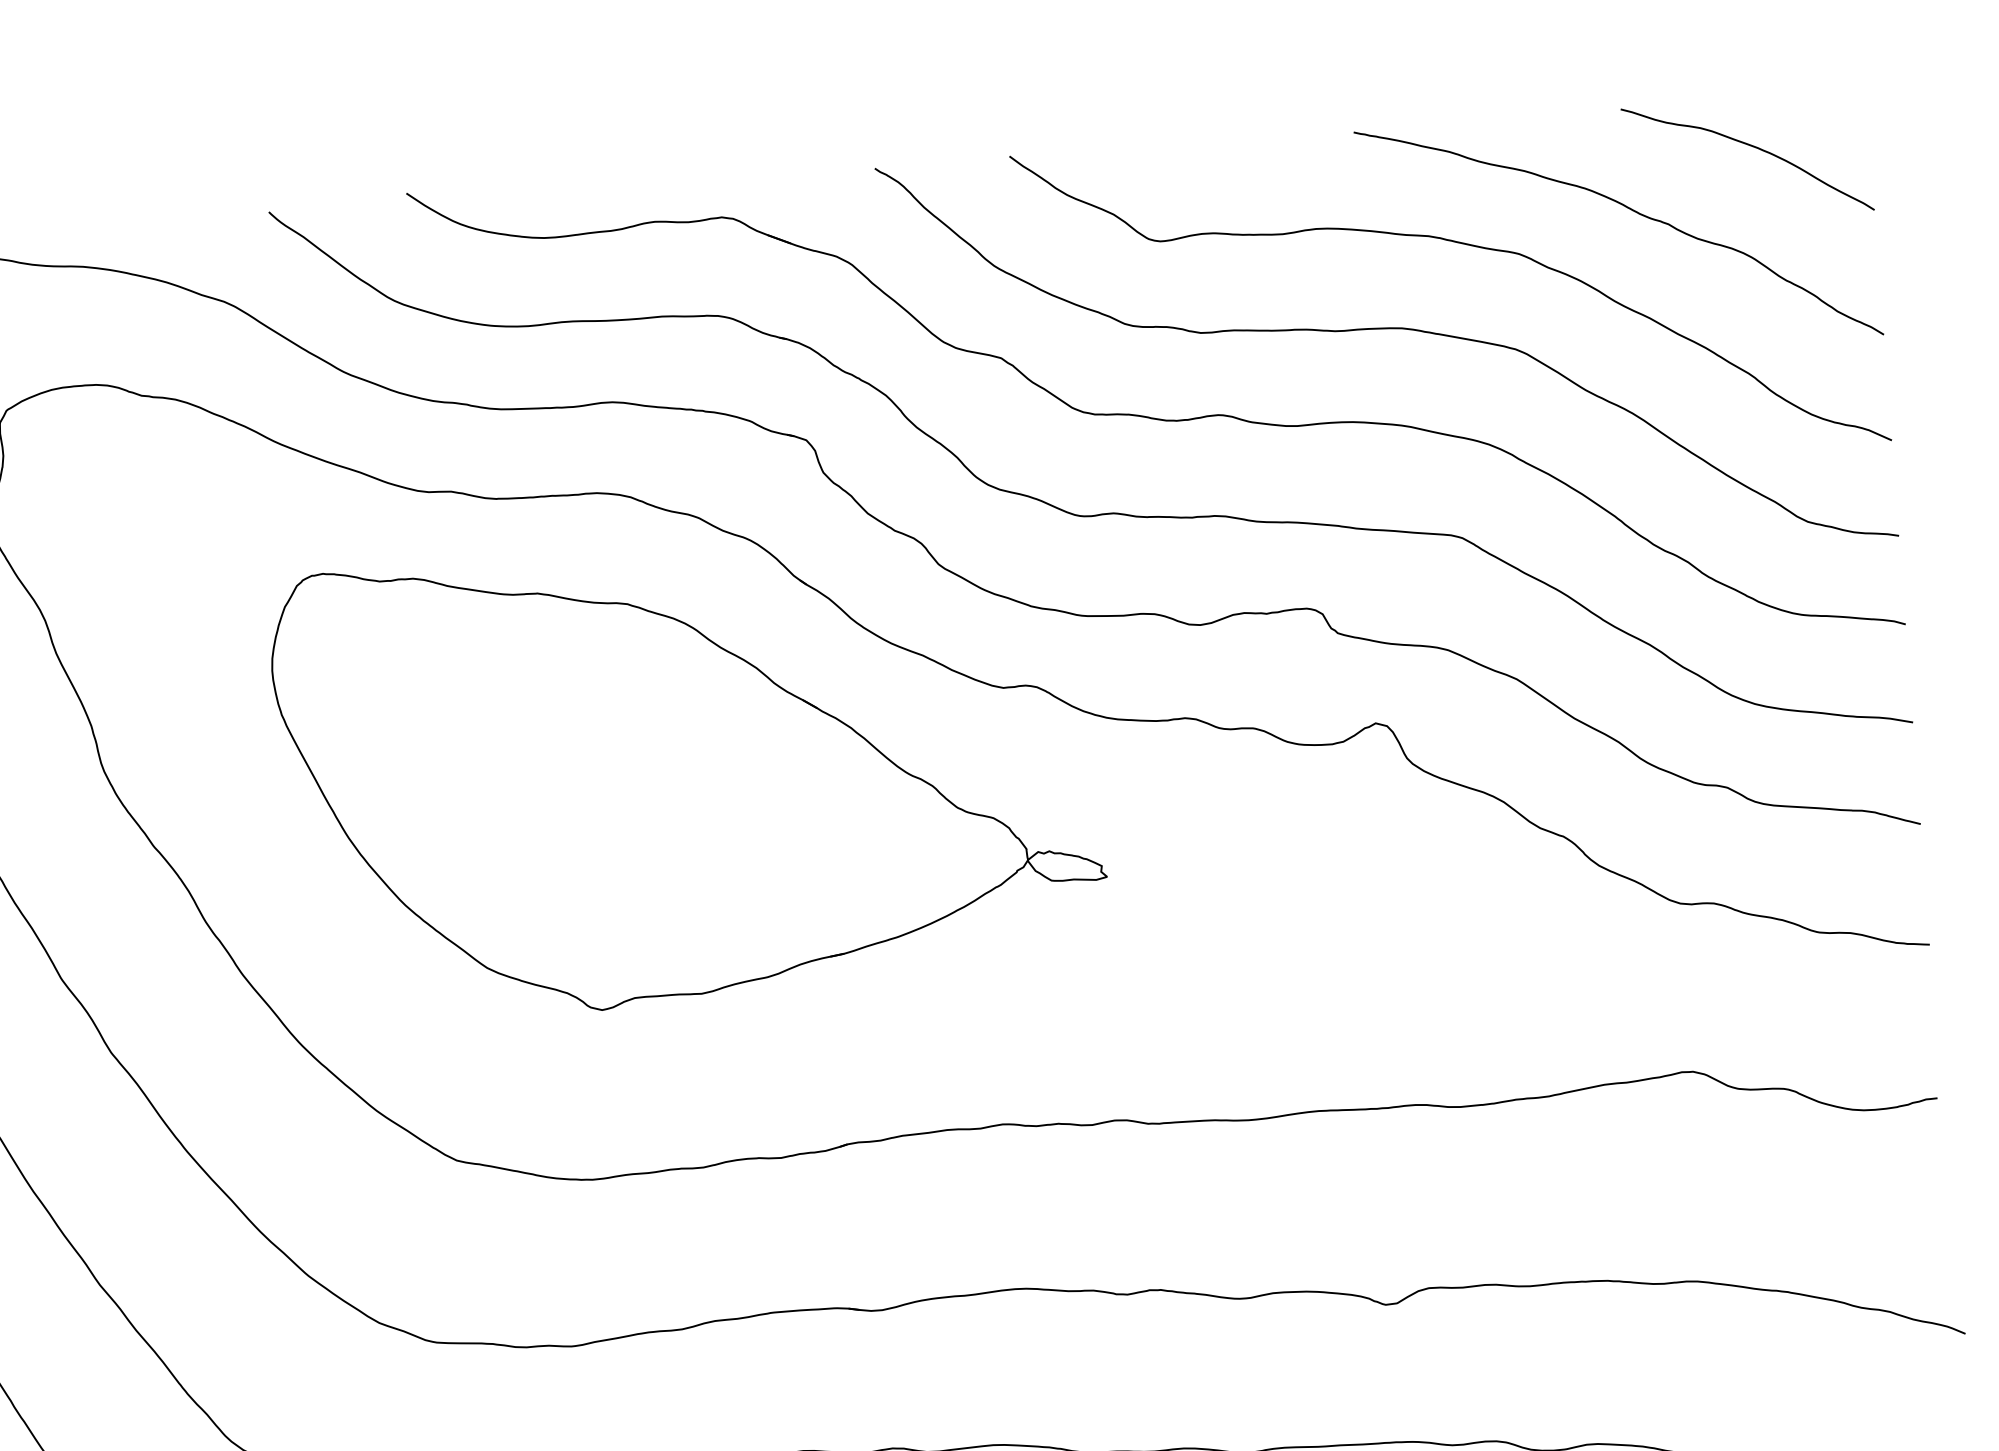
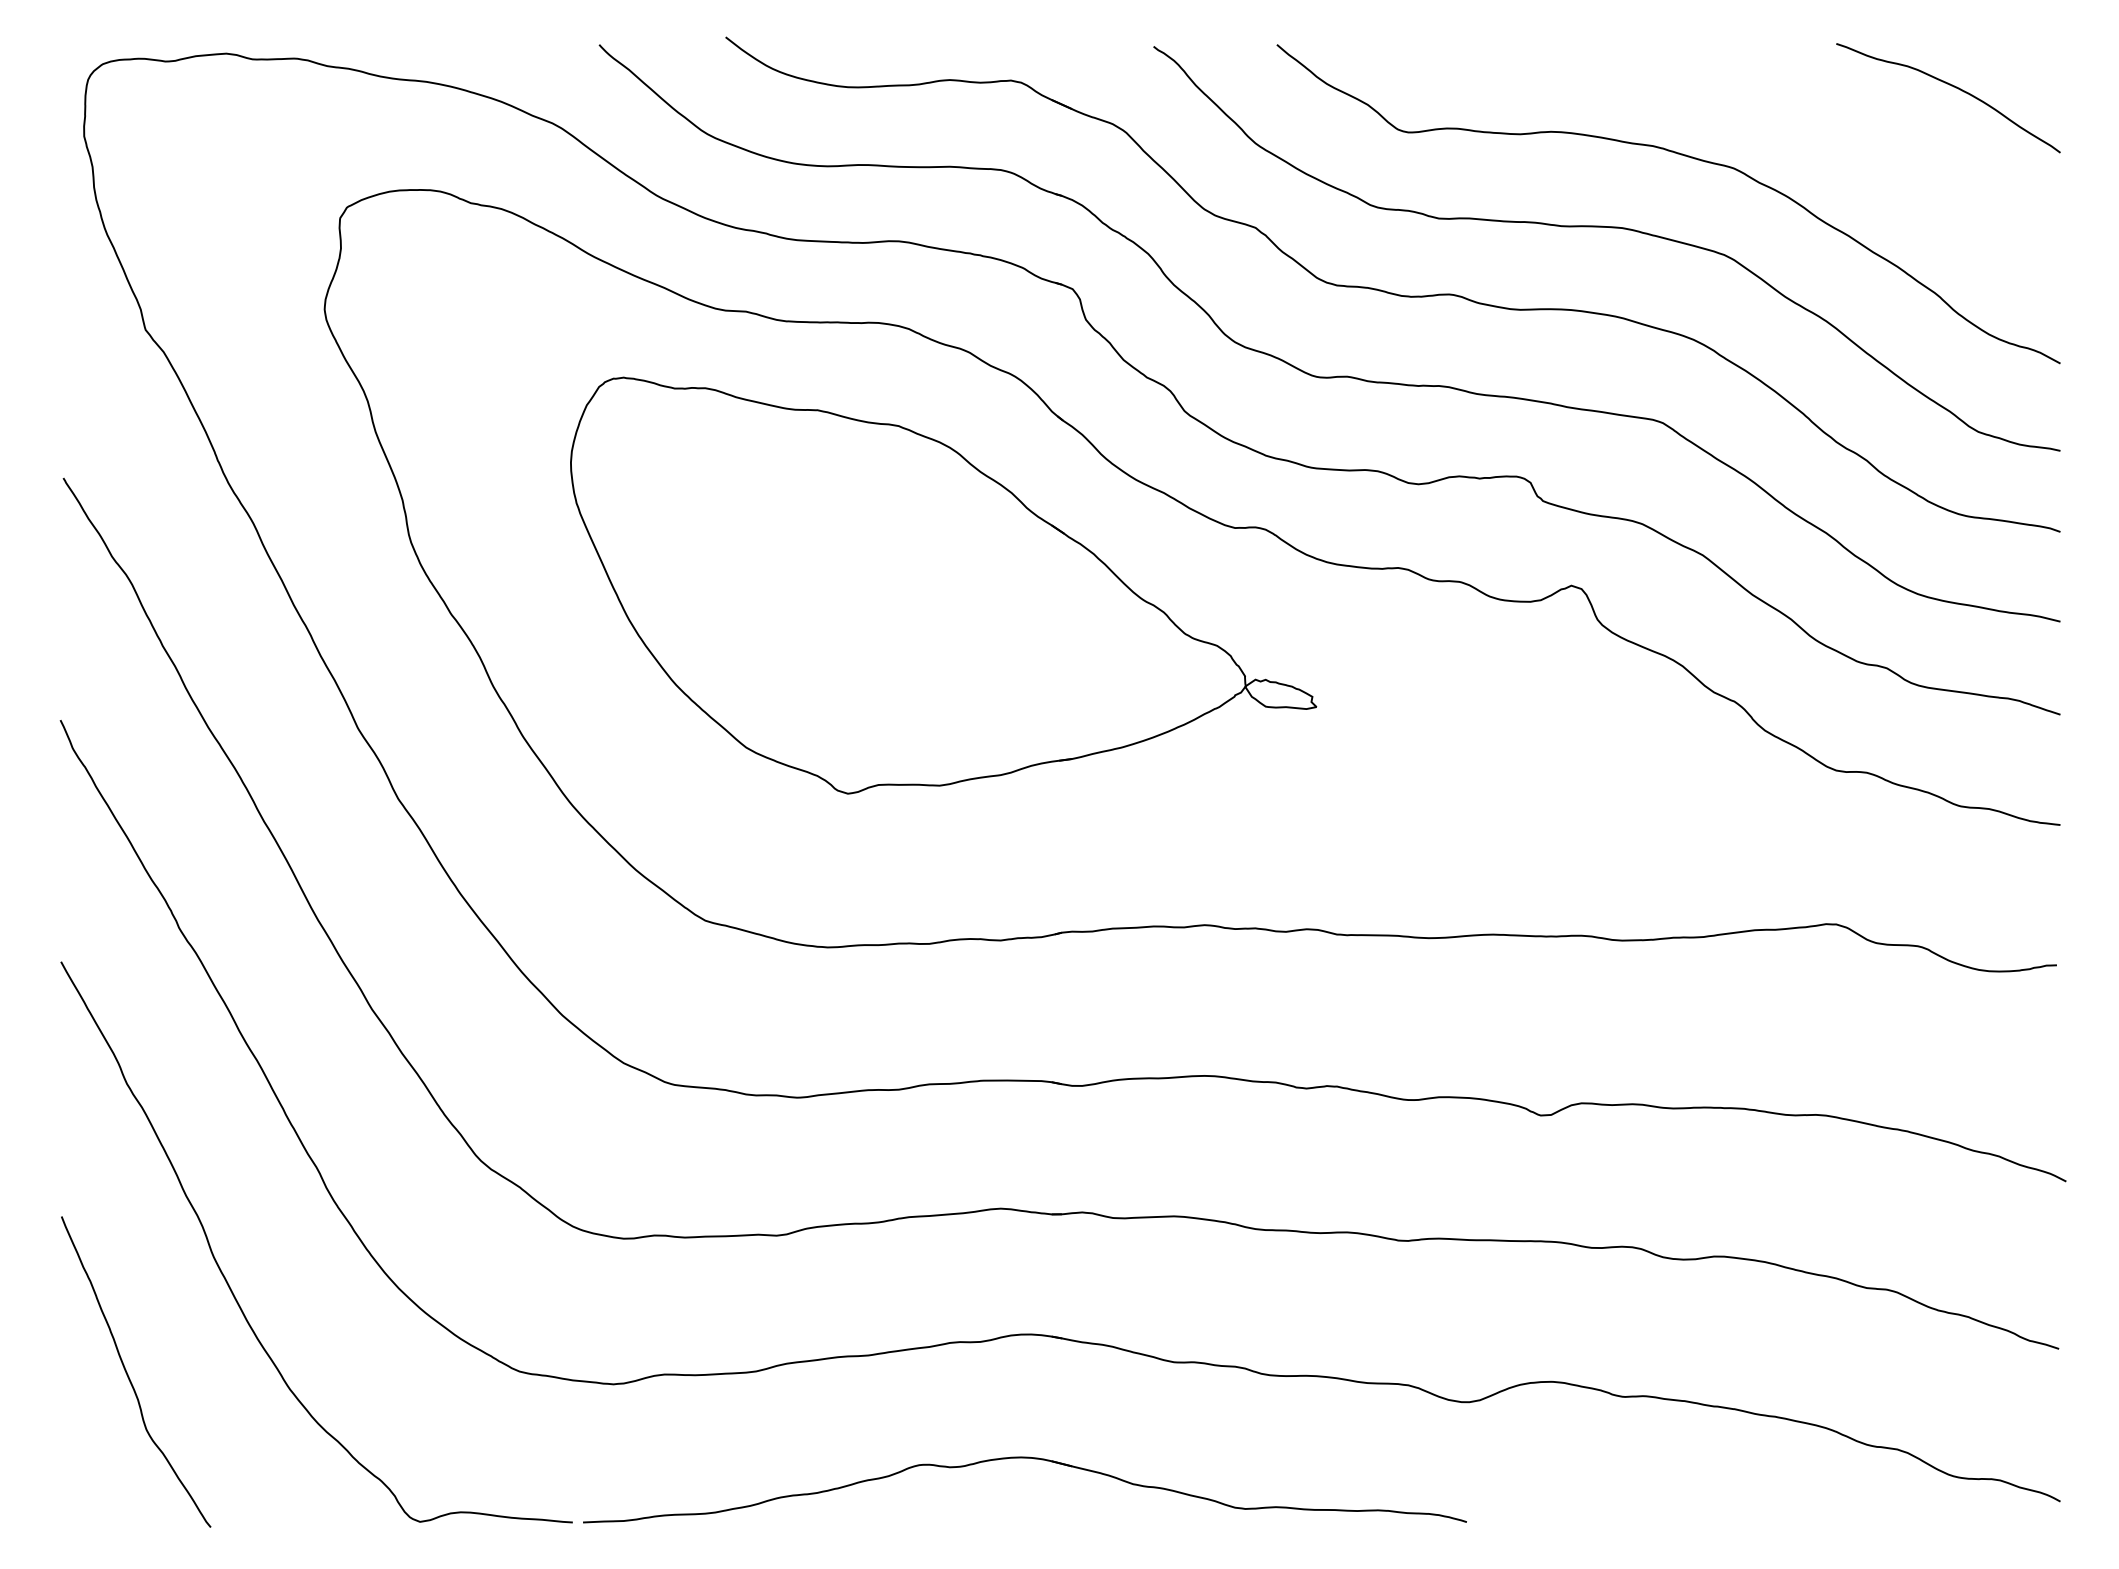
curve: (1630, 210) -> (1838, 136), removed

